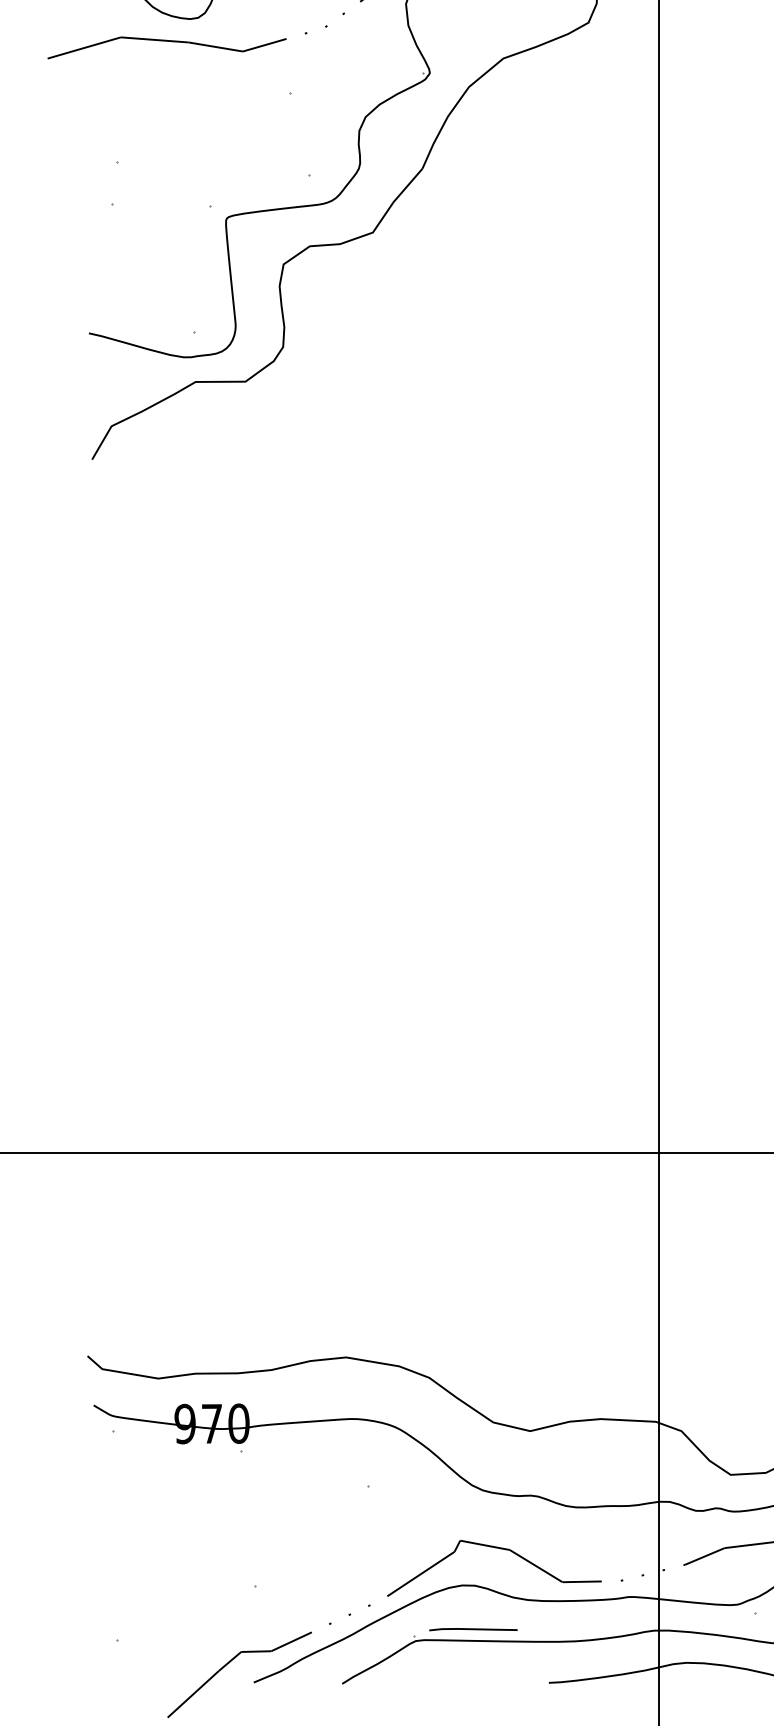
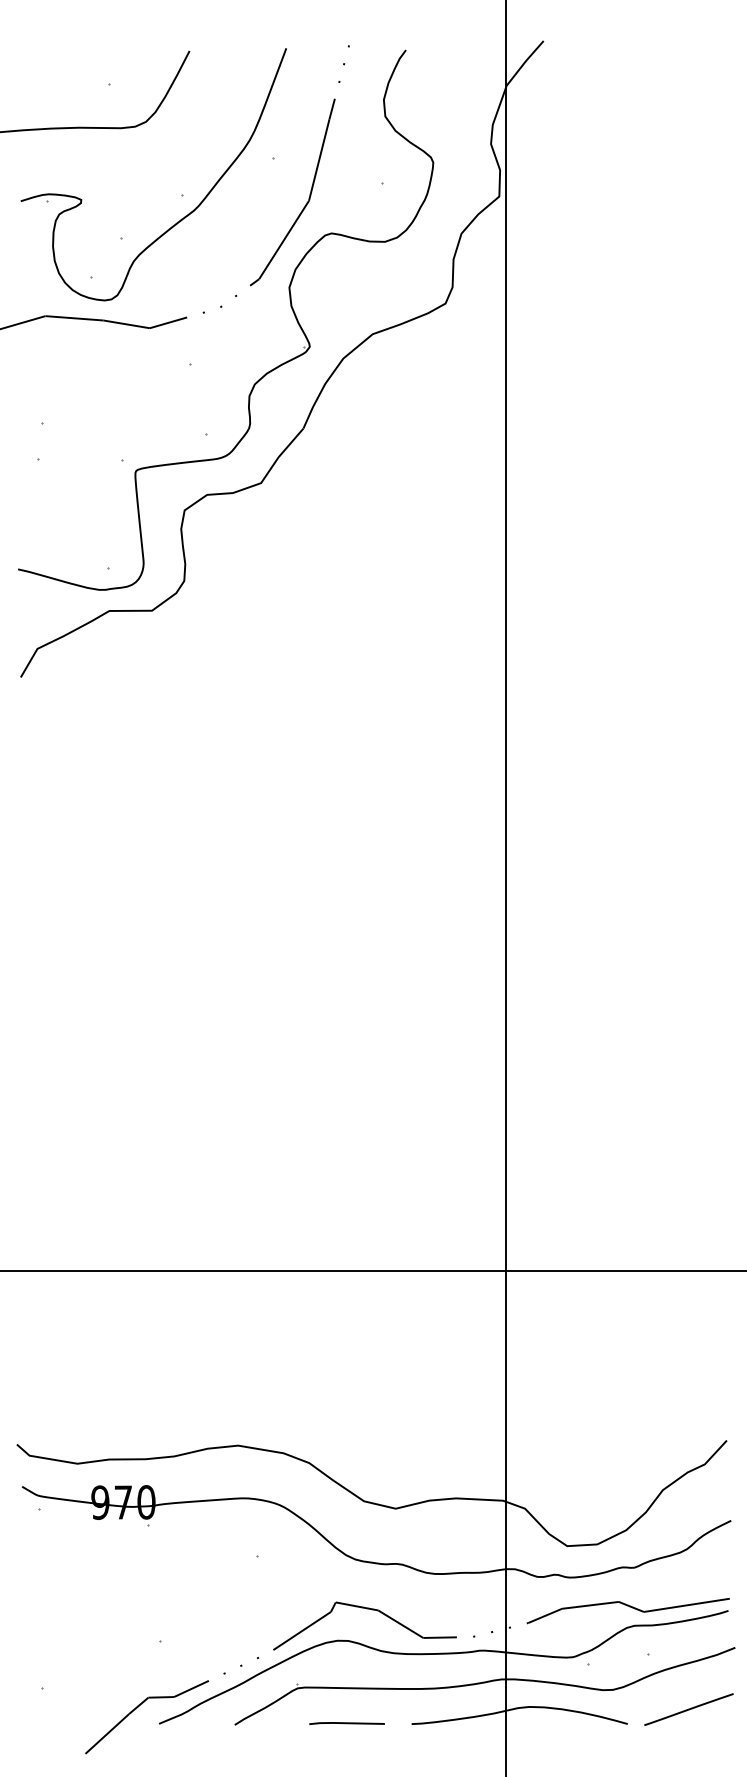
line: (472, 1629) -> (346, 1723), moved

